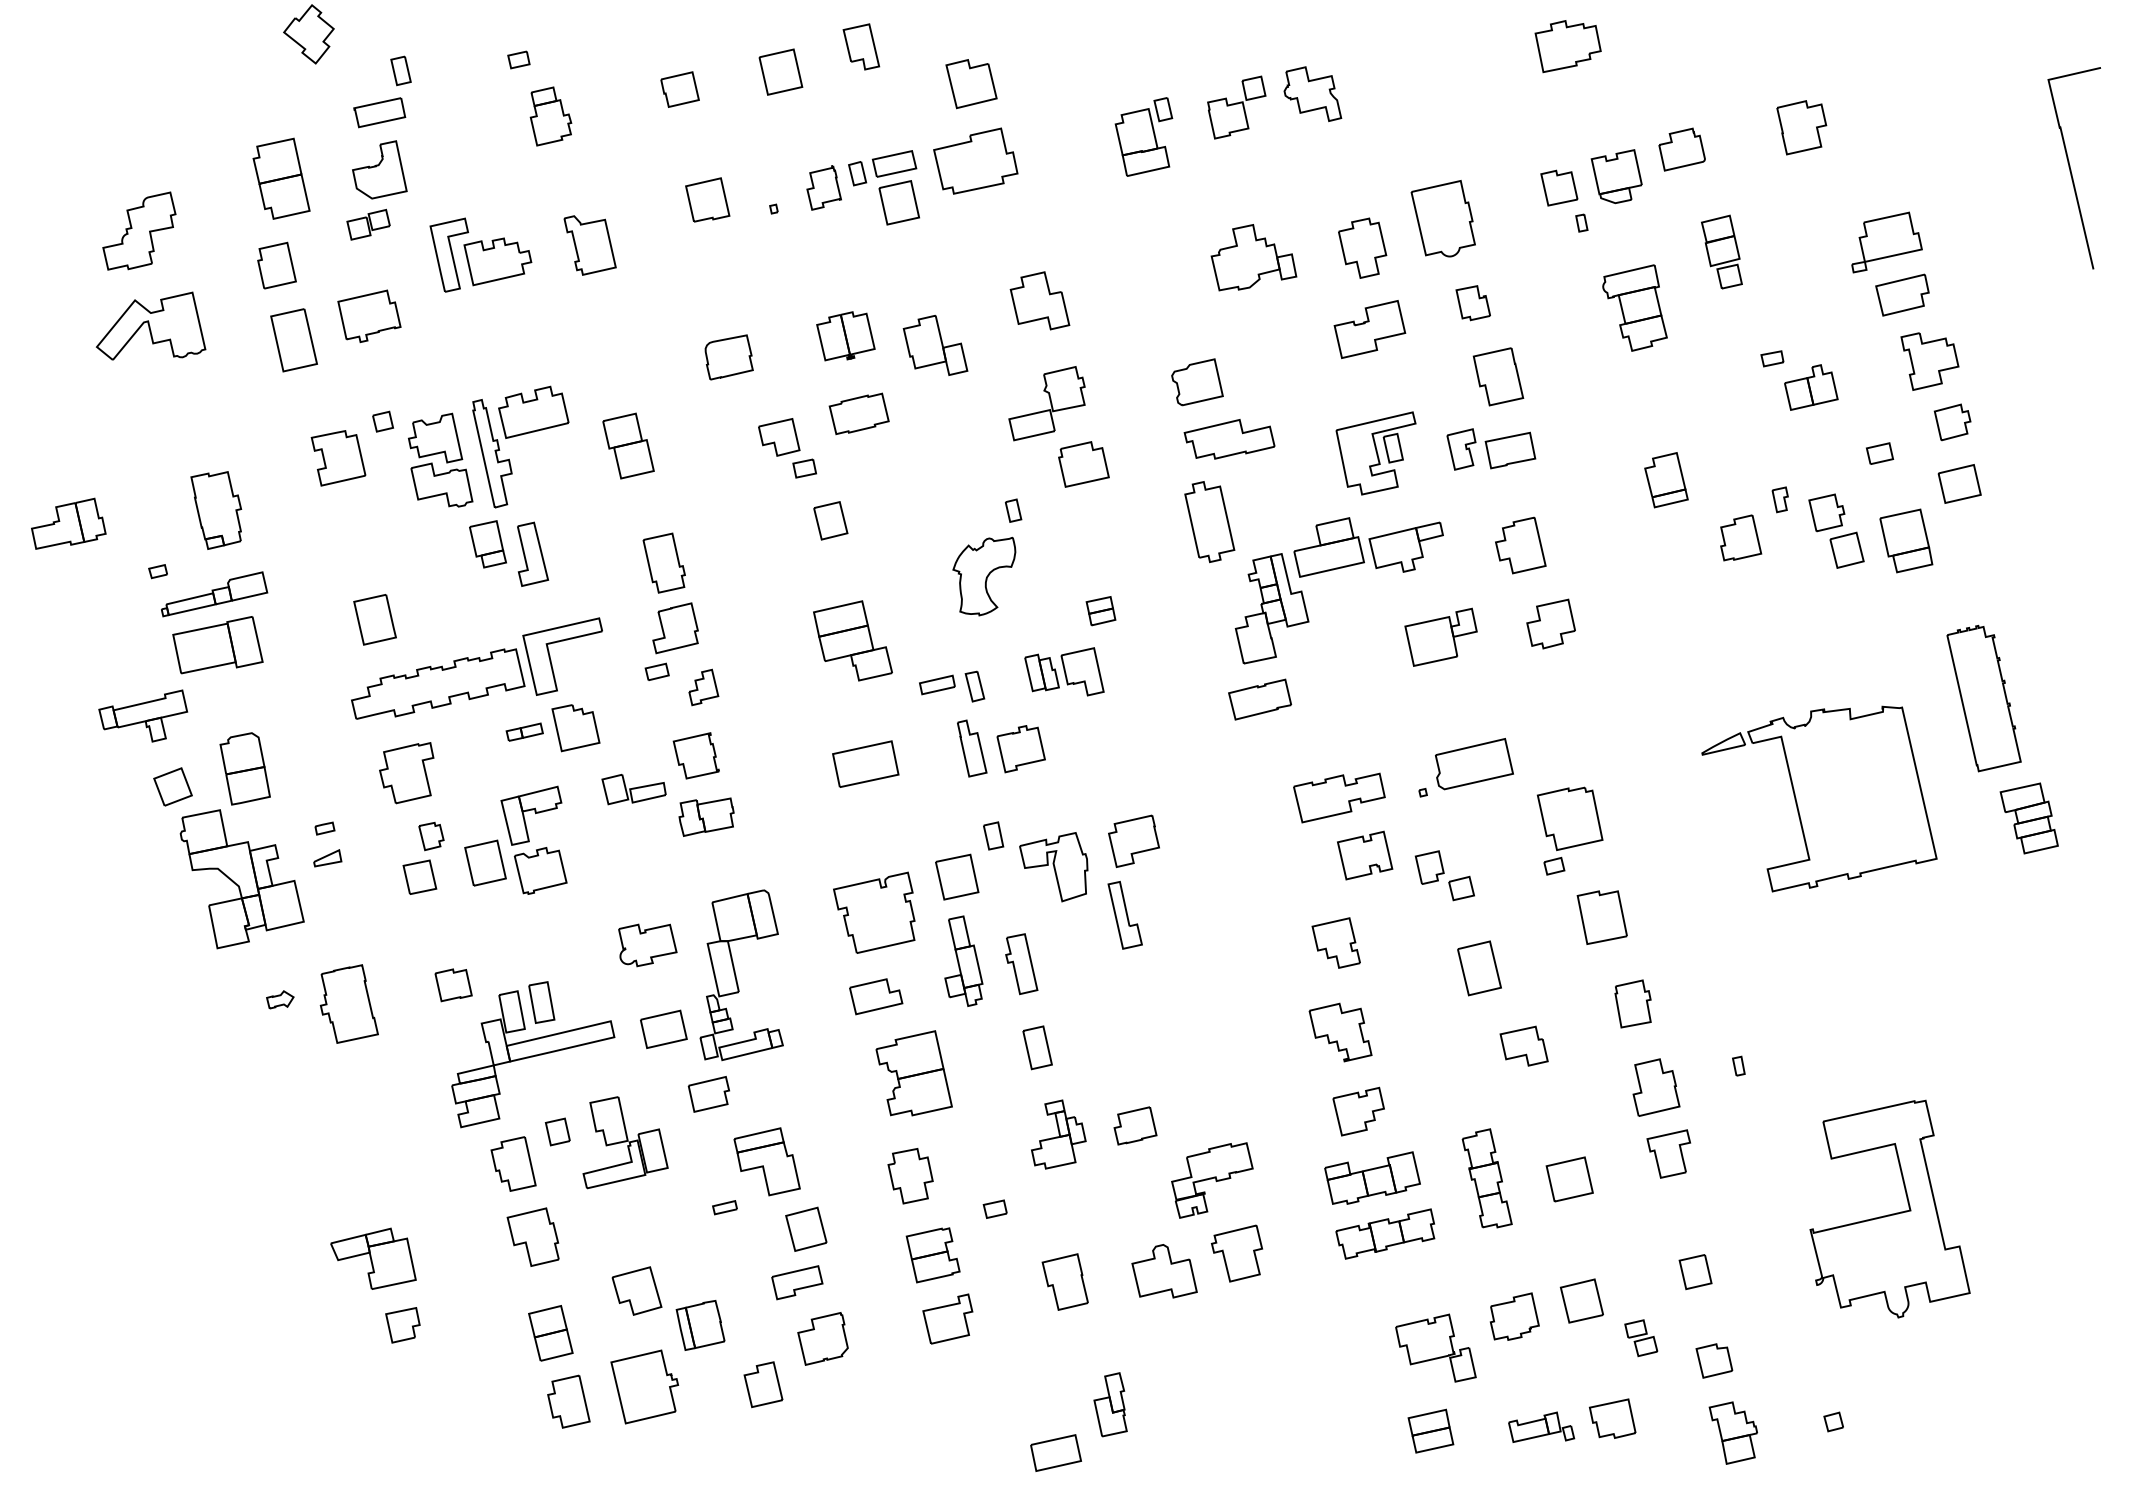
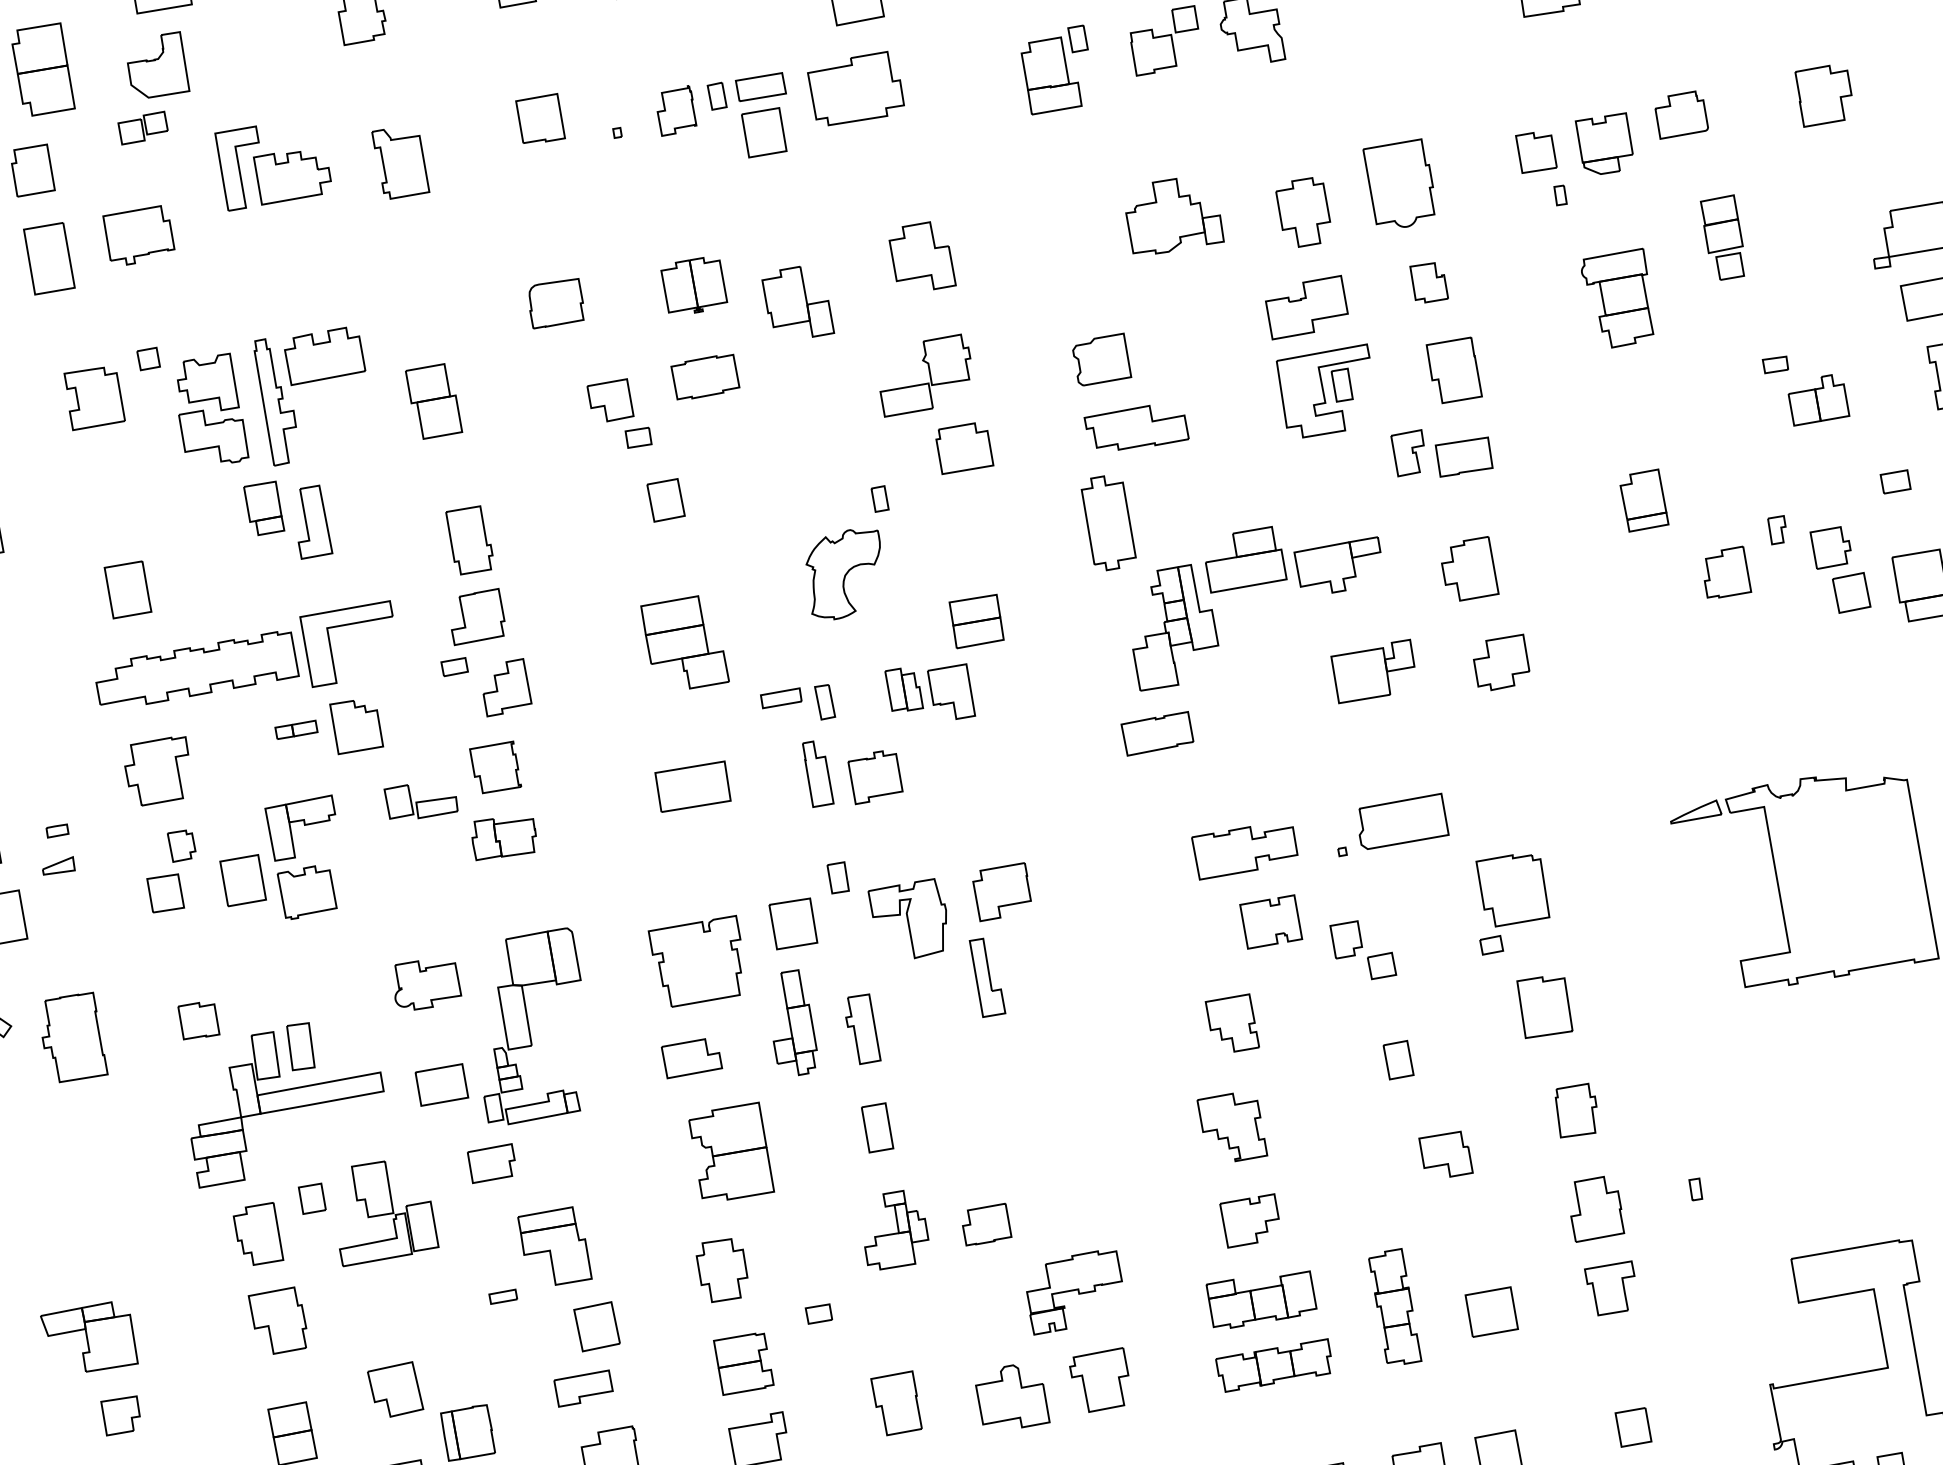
part: (1375, 453) -> (1321, 390), moved
part: (1100, 610) -> (976, 620), size x1.67
part: (703, 687) -> (507, 687), size x1.43
part: (1479, 967) -> (1398, 1059), size x0.62

